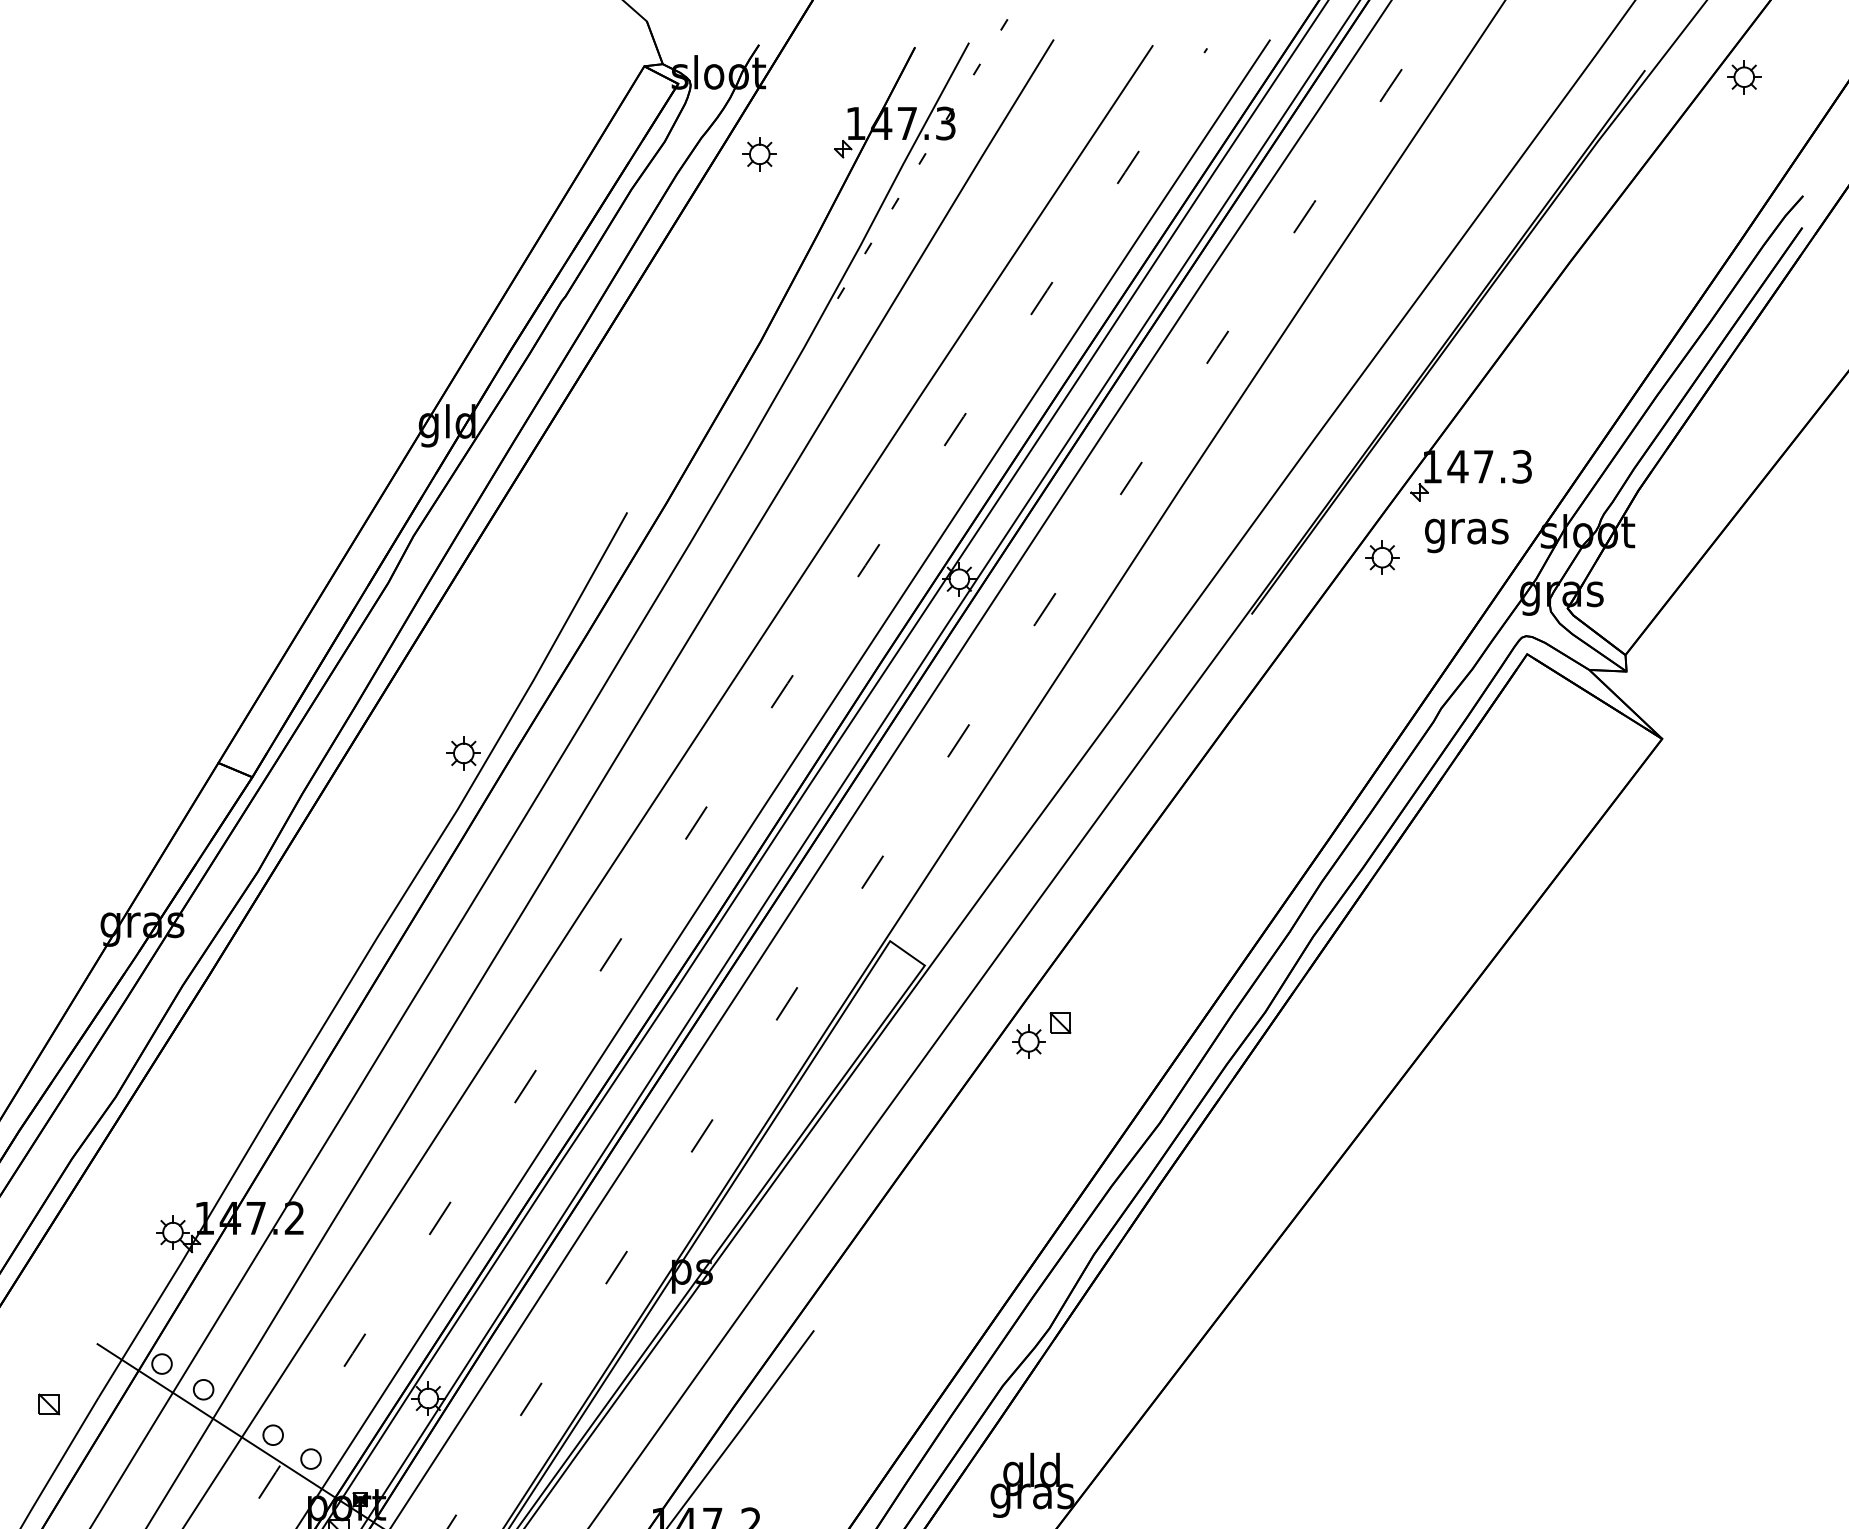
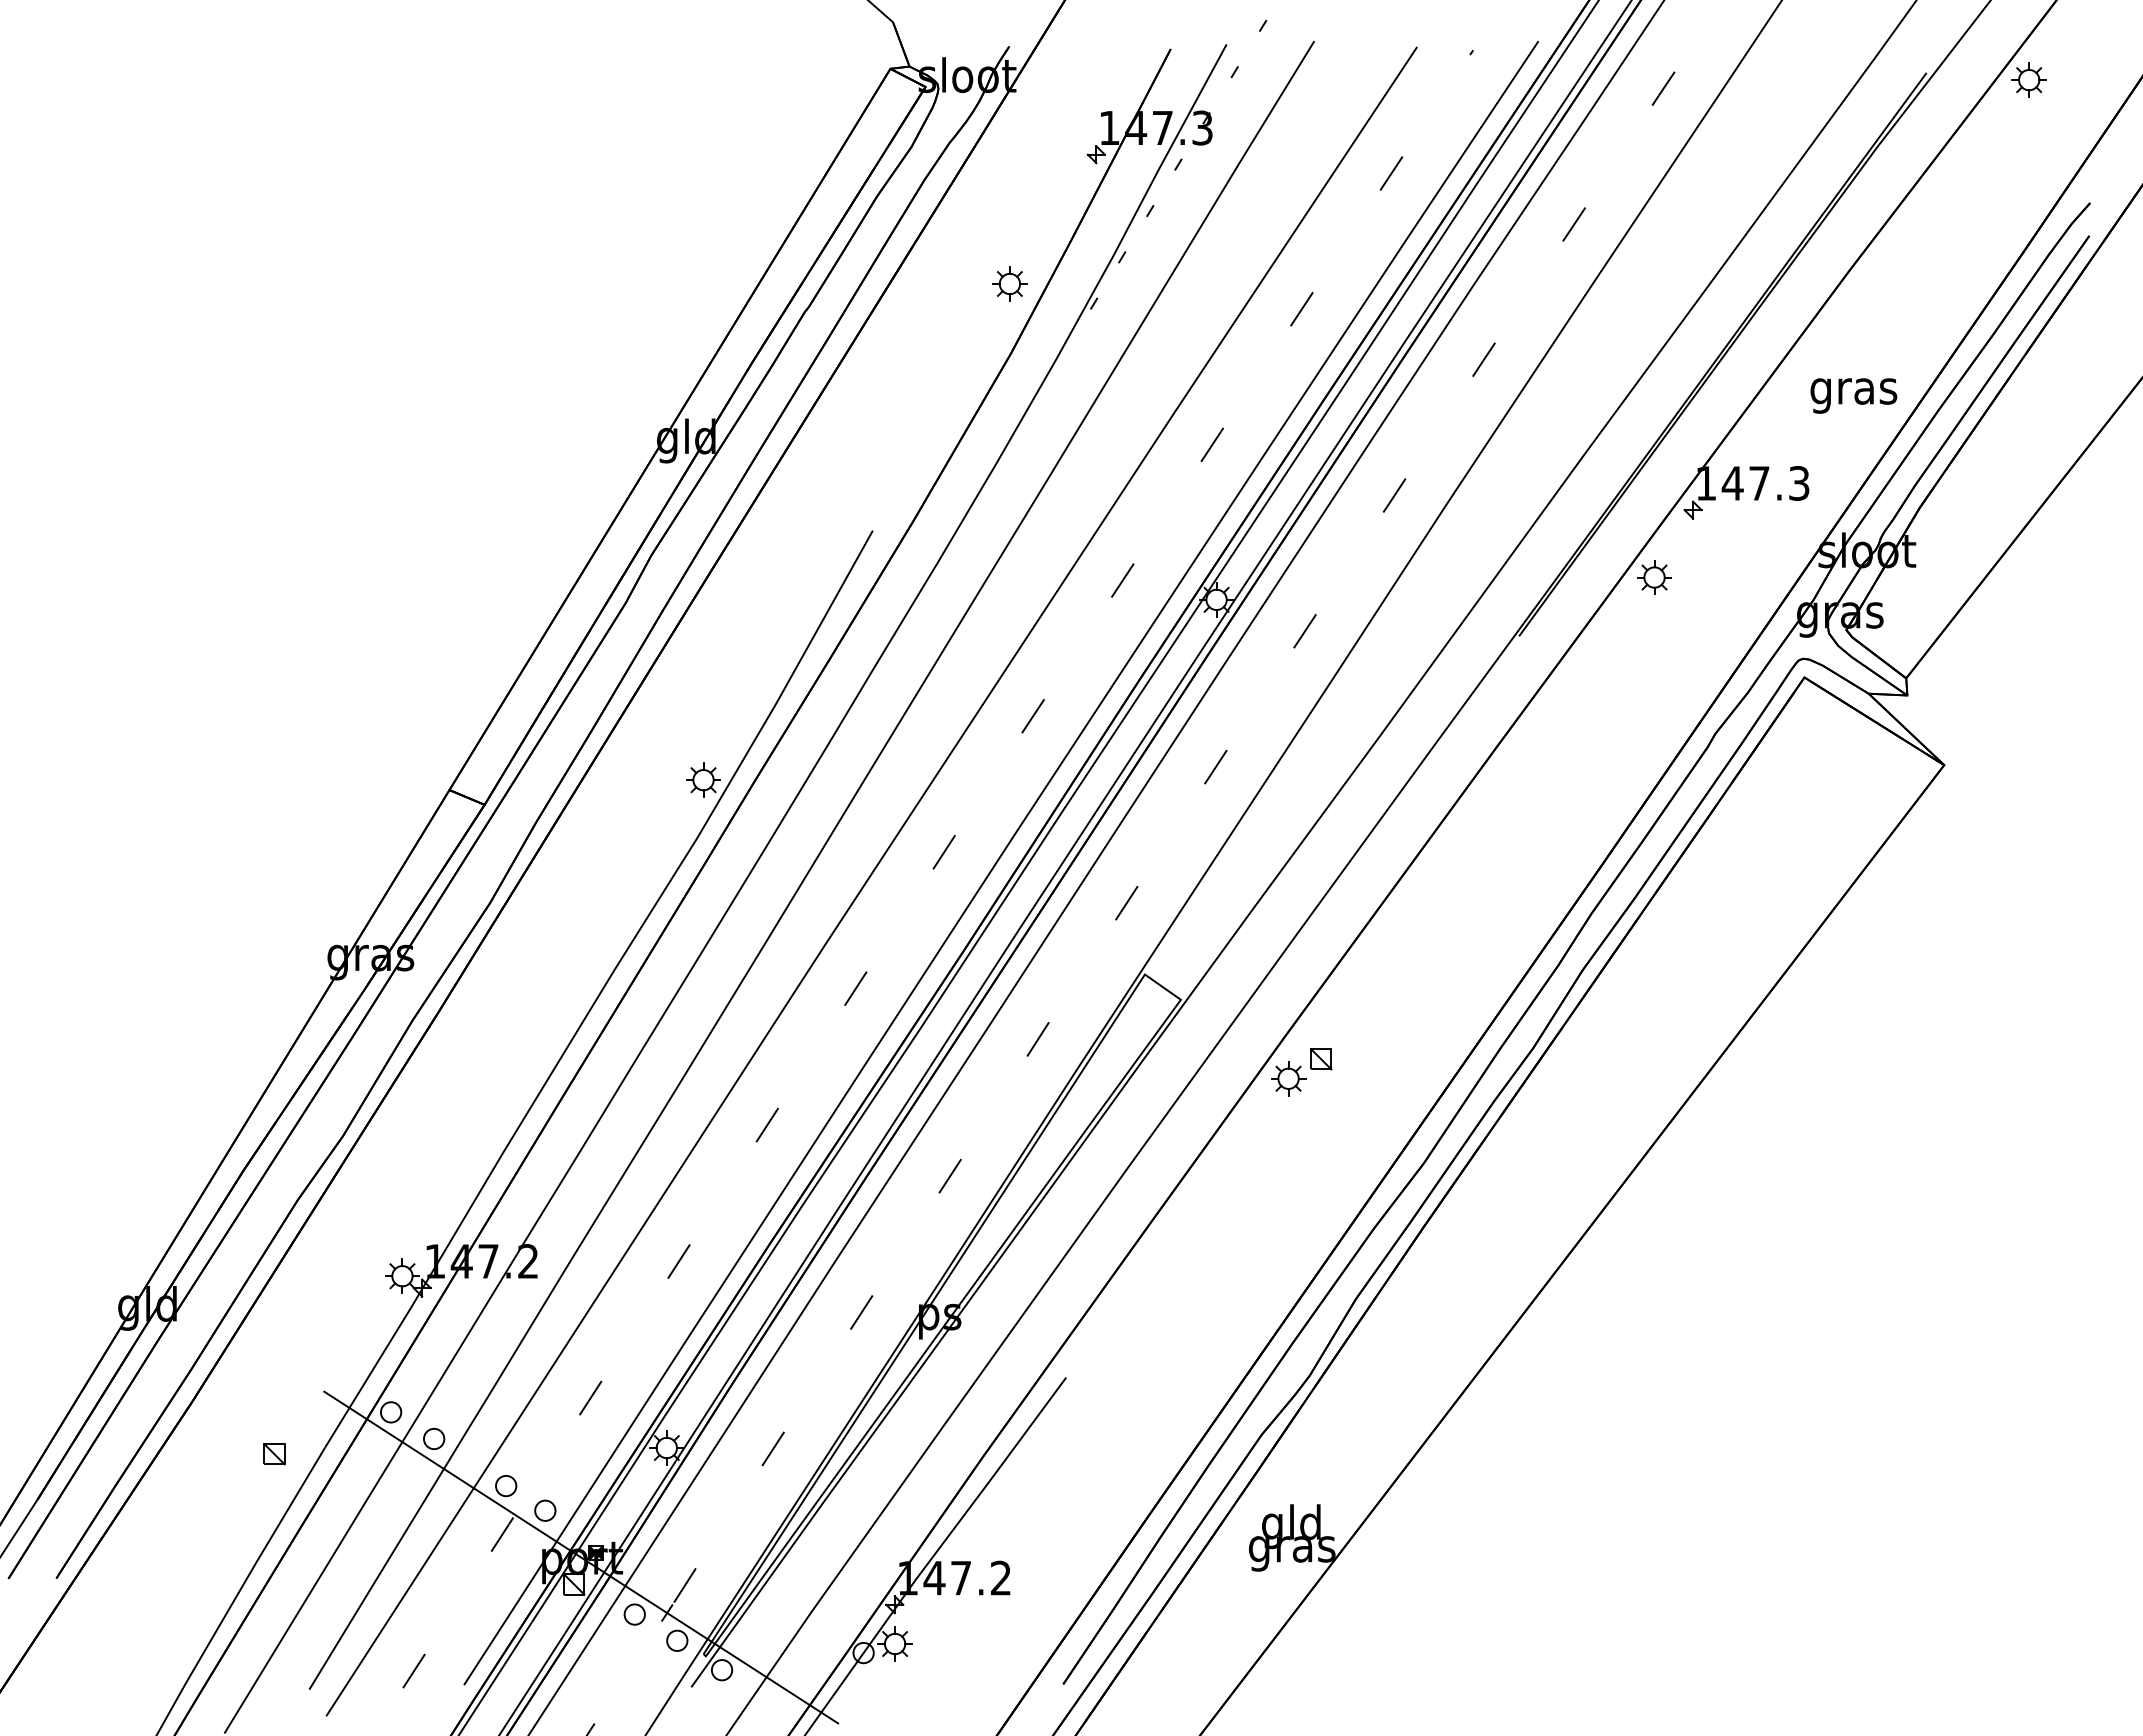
part: (759, 153) -> (1009, 283), moved
text: (1466, 535) -> (1853, 395), moved

